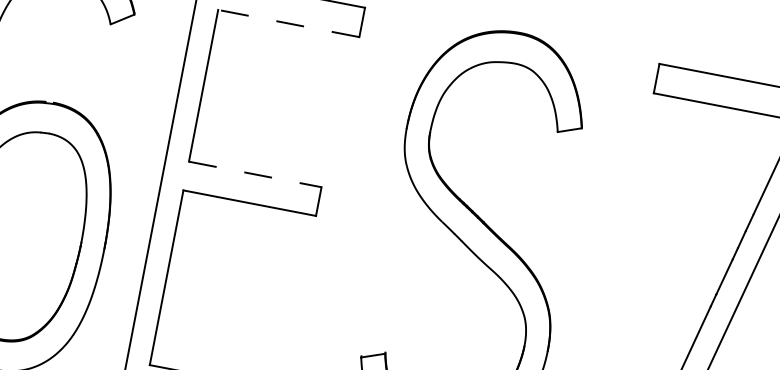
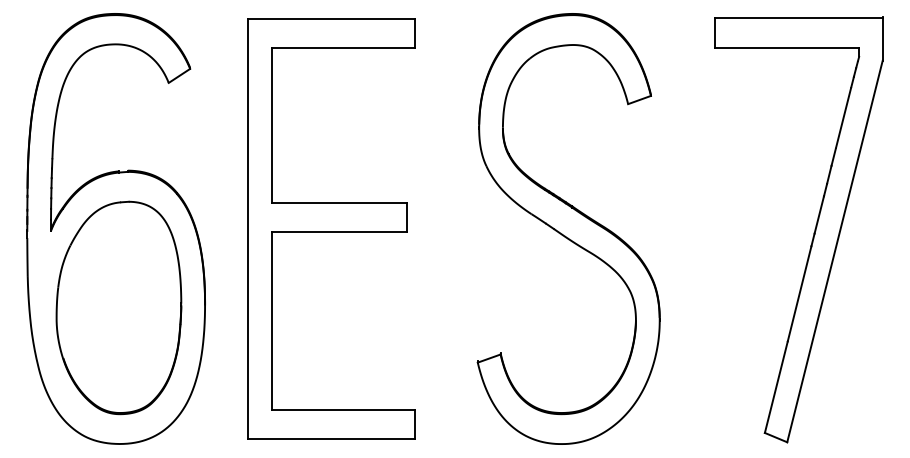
line: (288, 23) -> (343, 48), dashed -> solid
line: (255, 174) -> (339, 202), dashed -> solid

